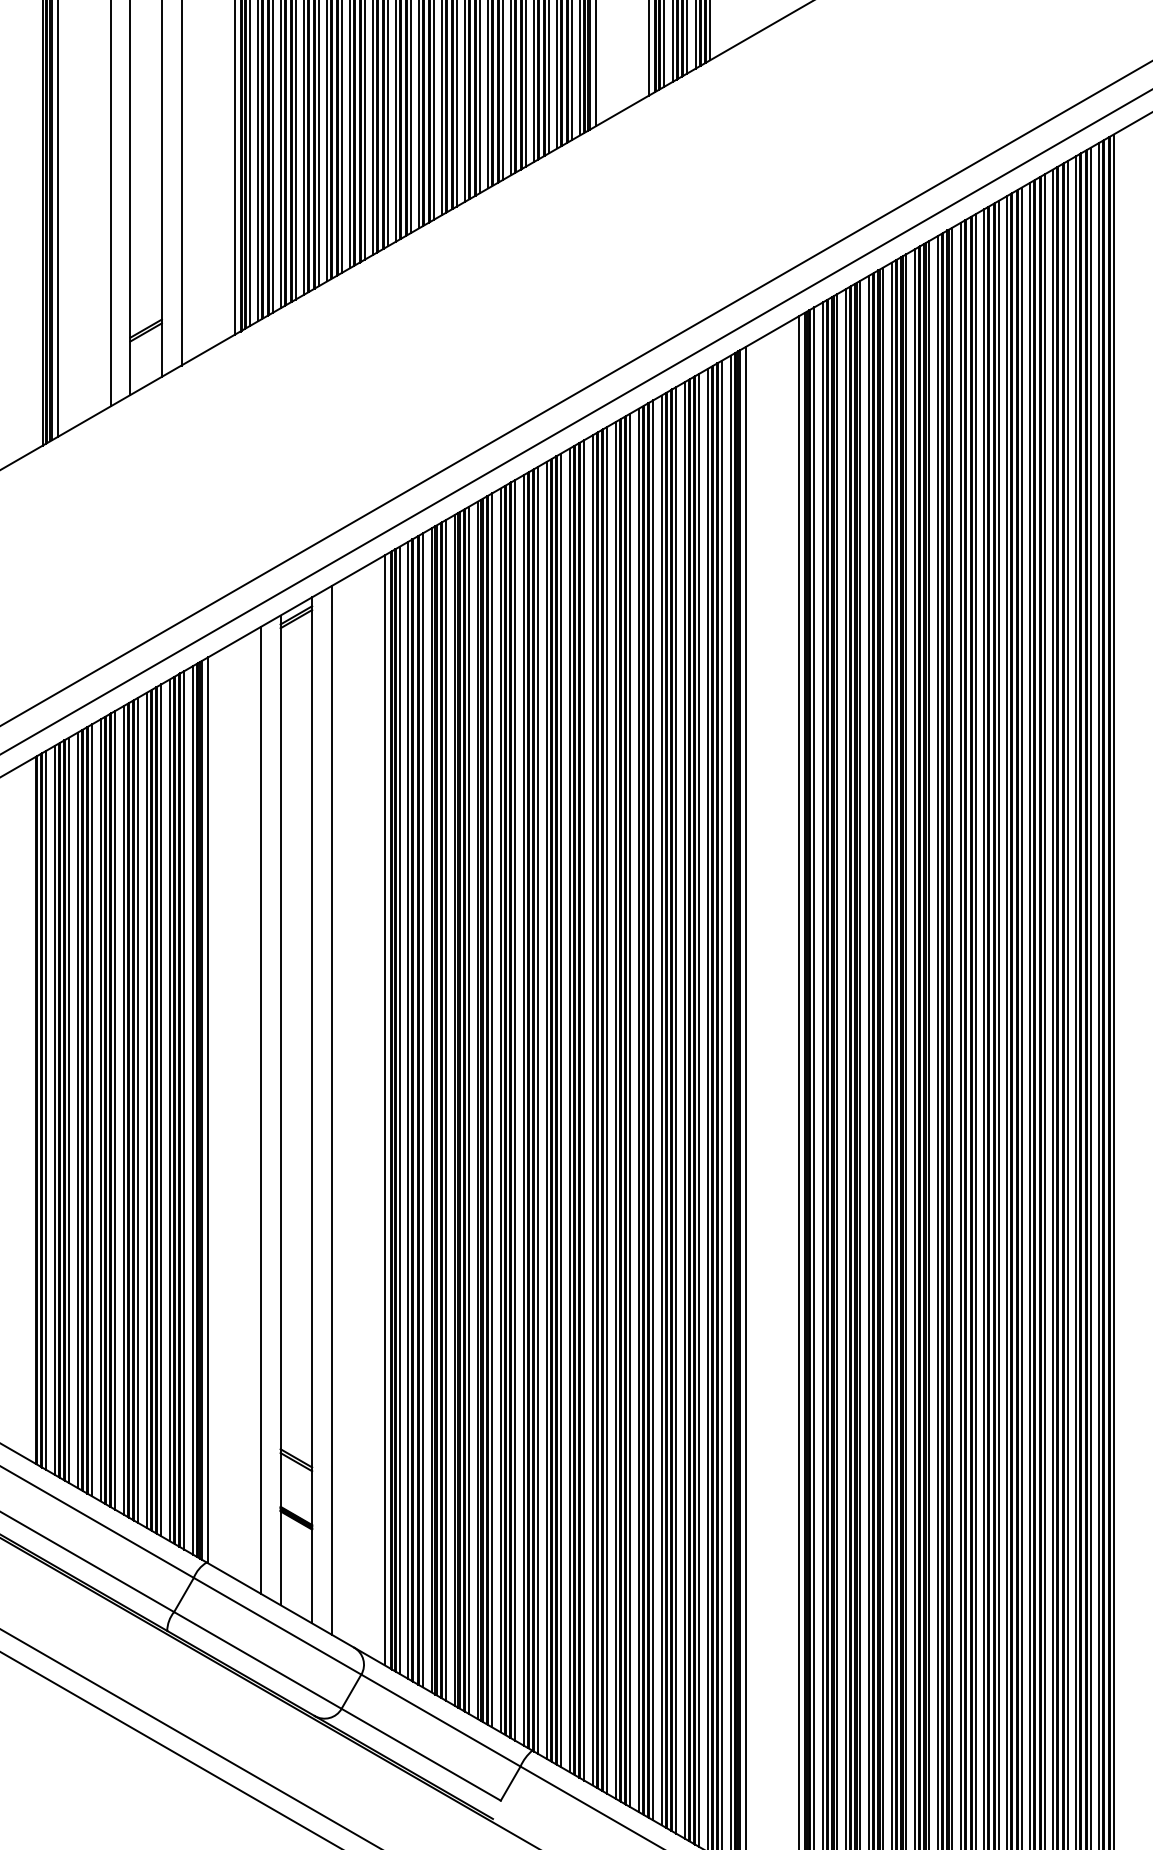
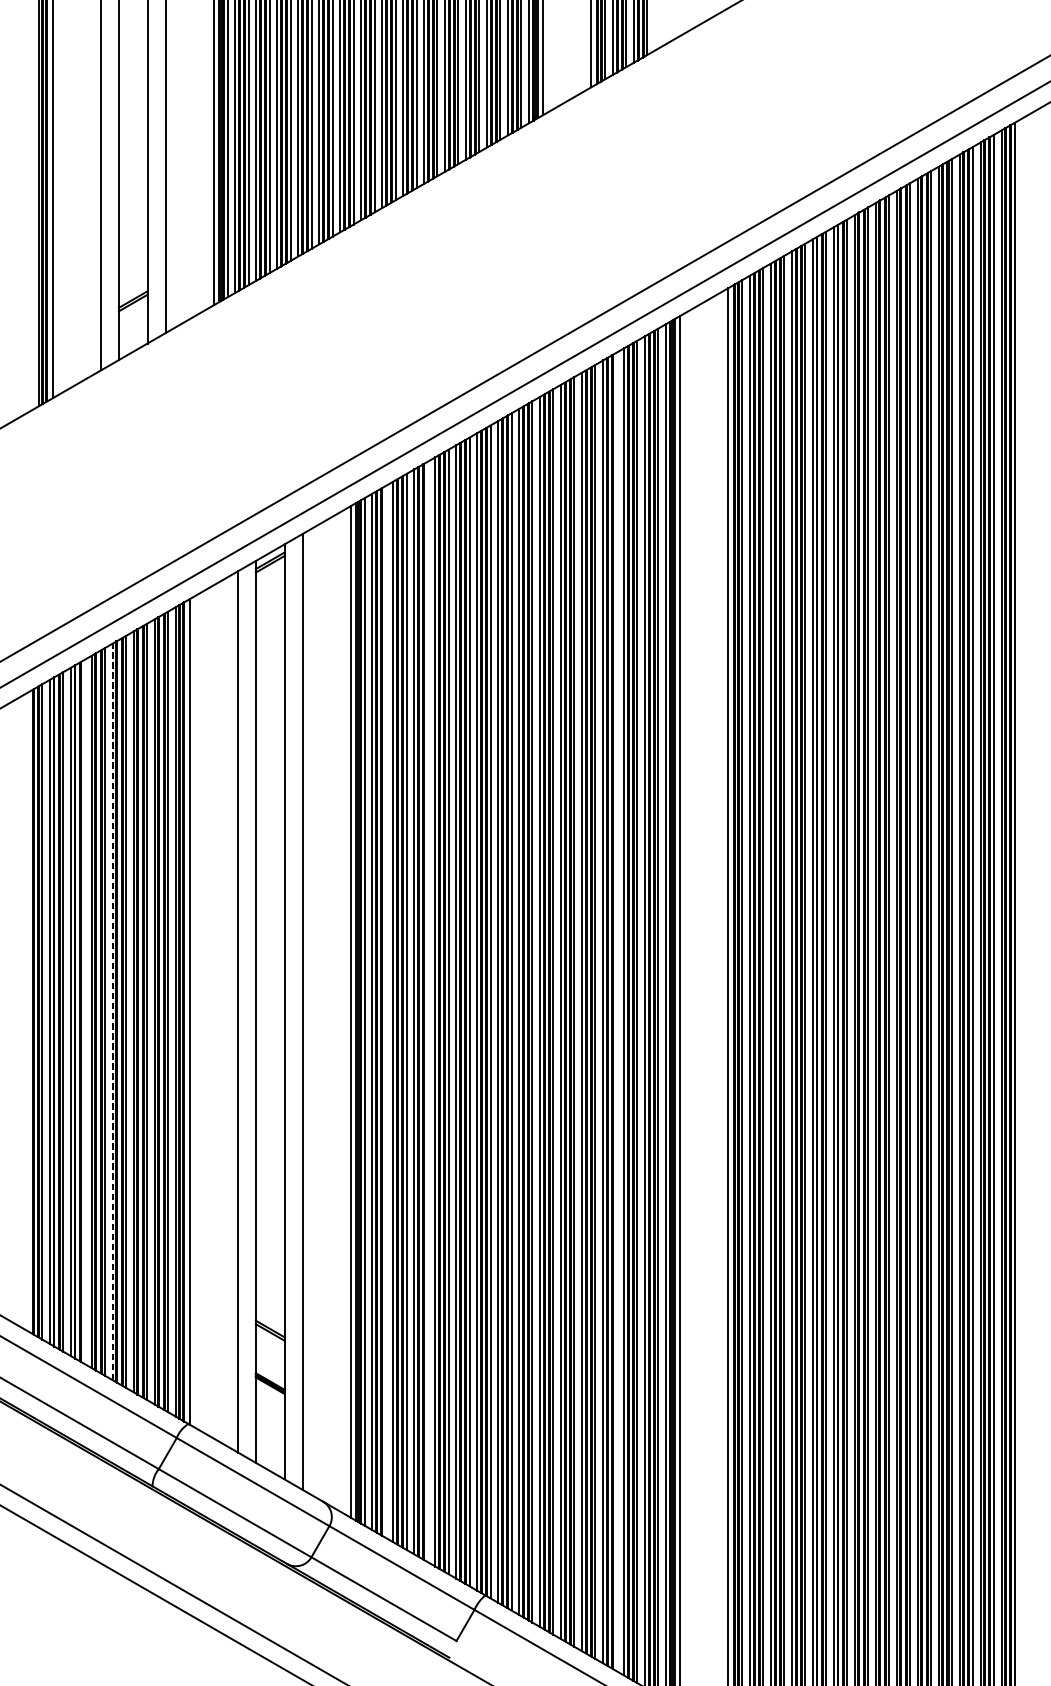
line: (123, 1109) -> (112, 1011), solid -> dashed
line: (92, 1110) -> (84, 1012), removed
line: (423, 1110) -> (386, 1012), removed
line: (469, 1110) -> (427, 1012), removed
line: (676, 1110) -> (616, 1012), removed

